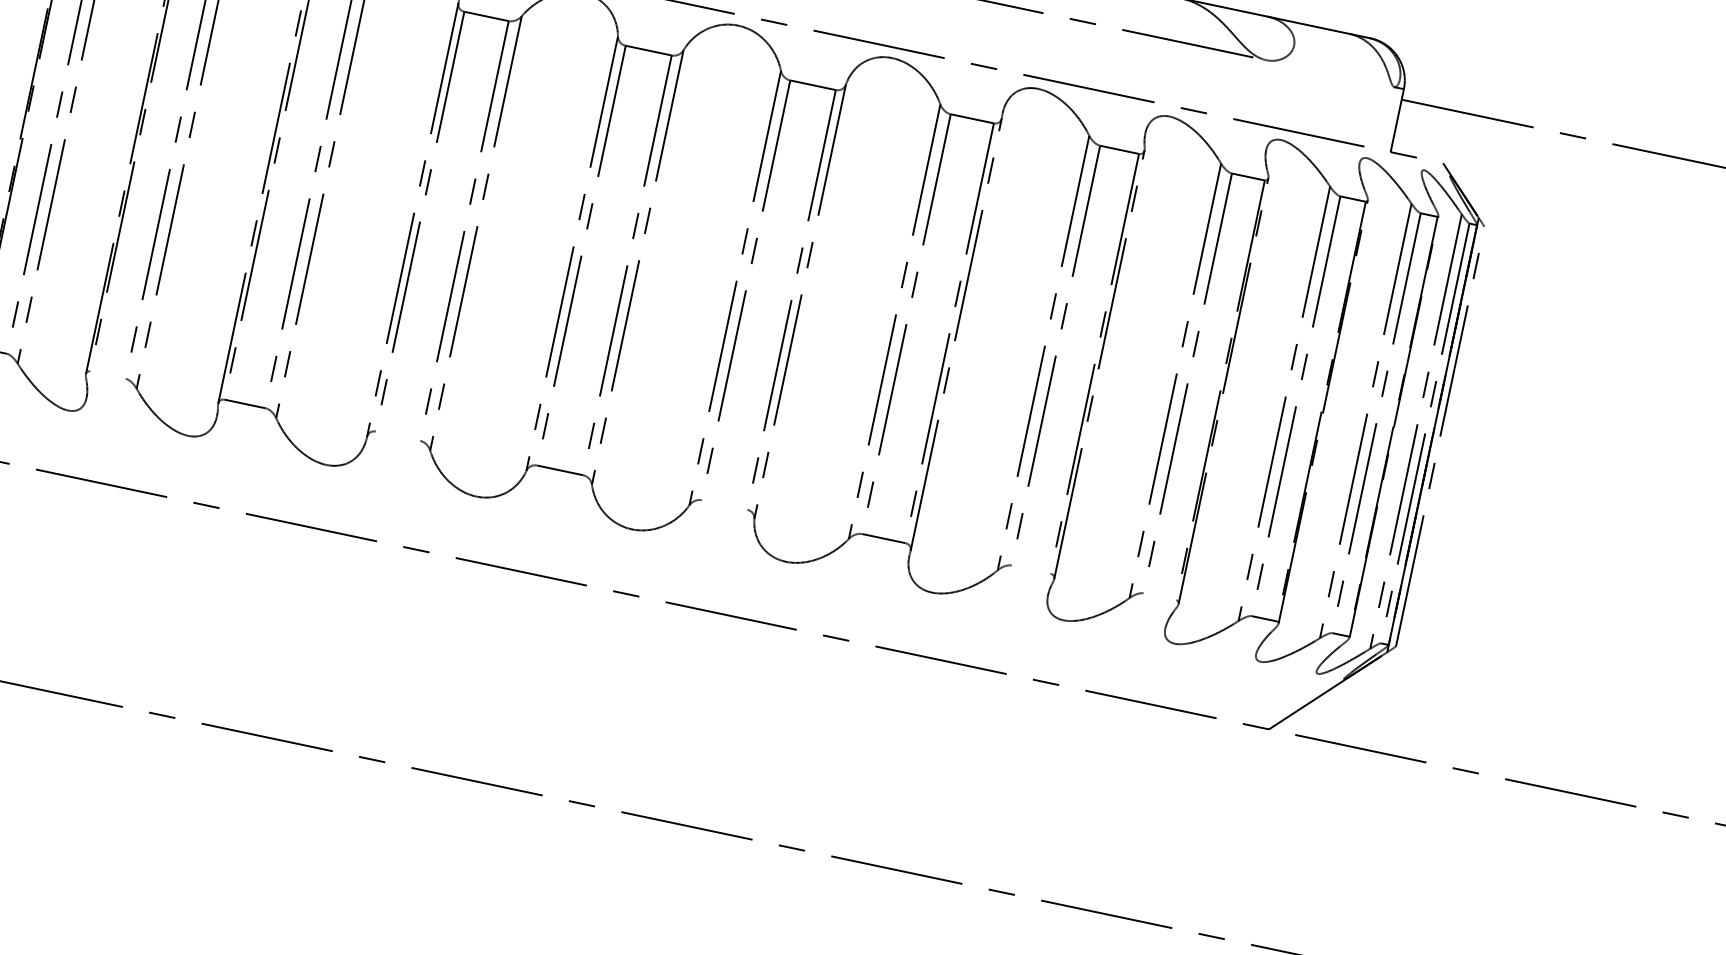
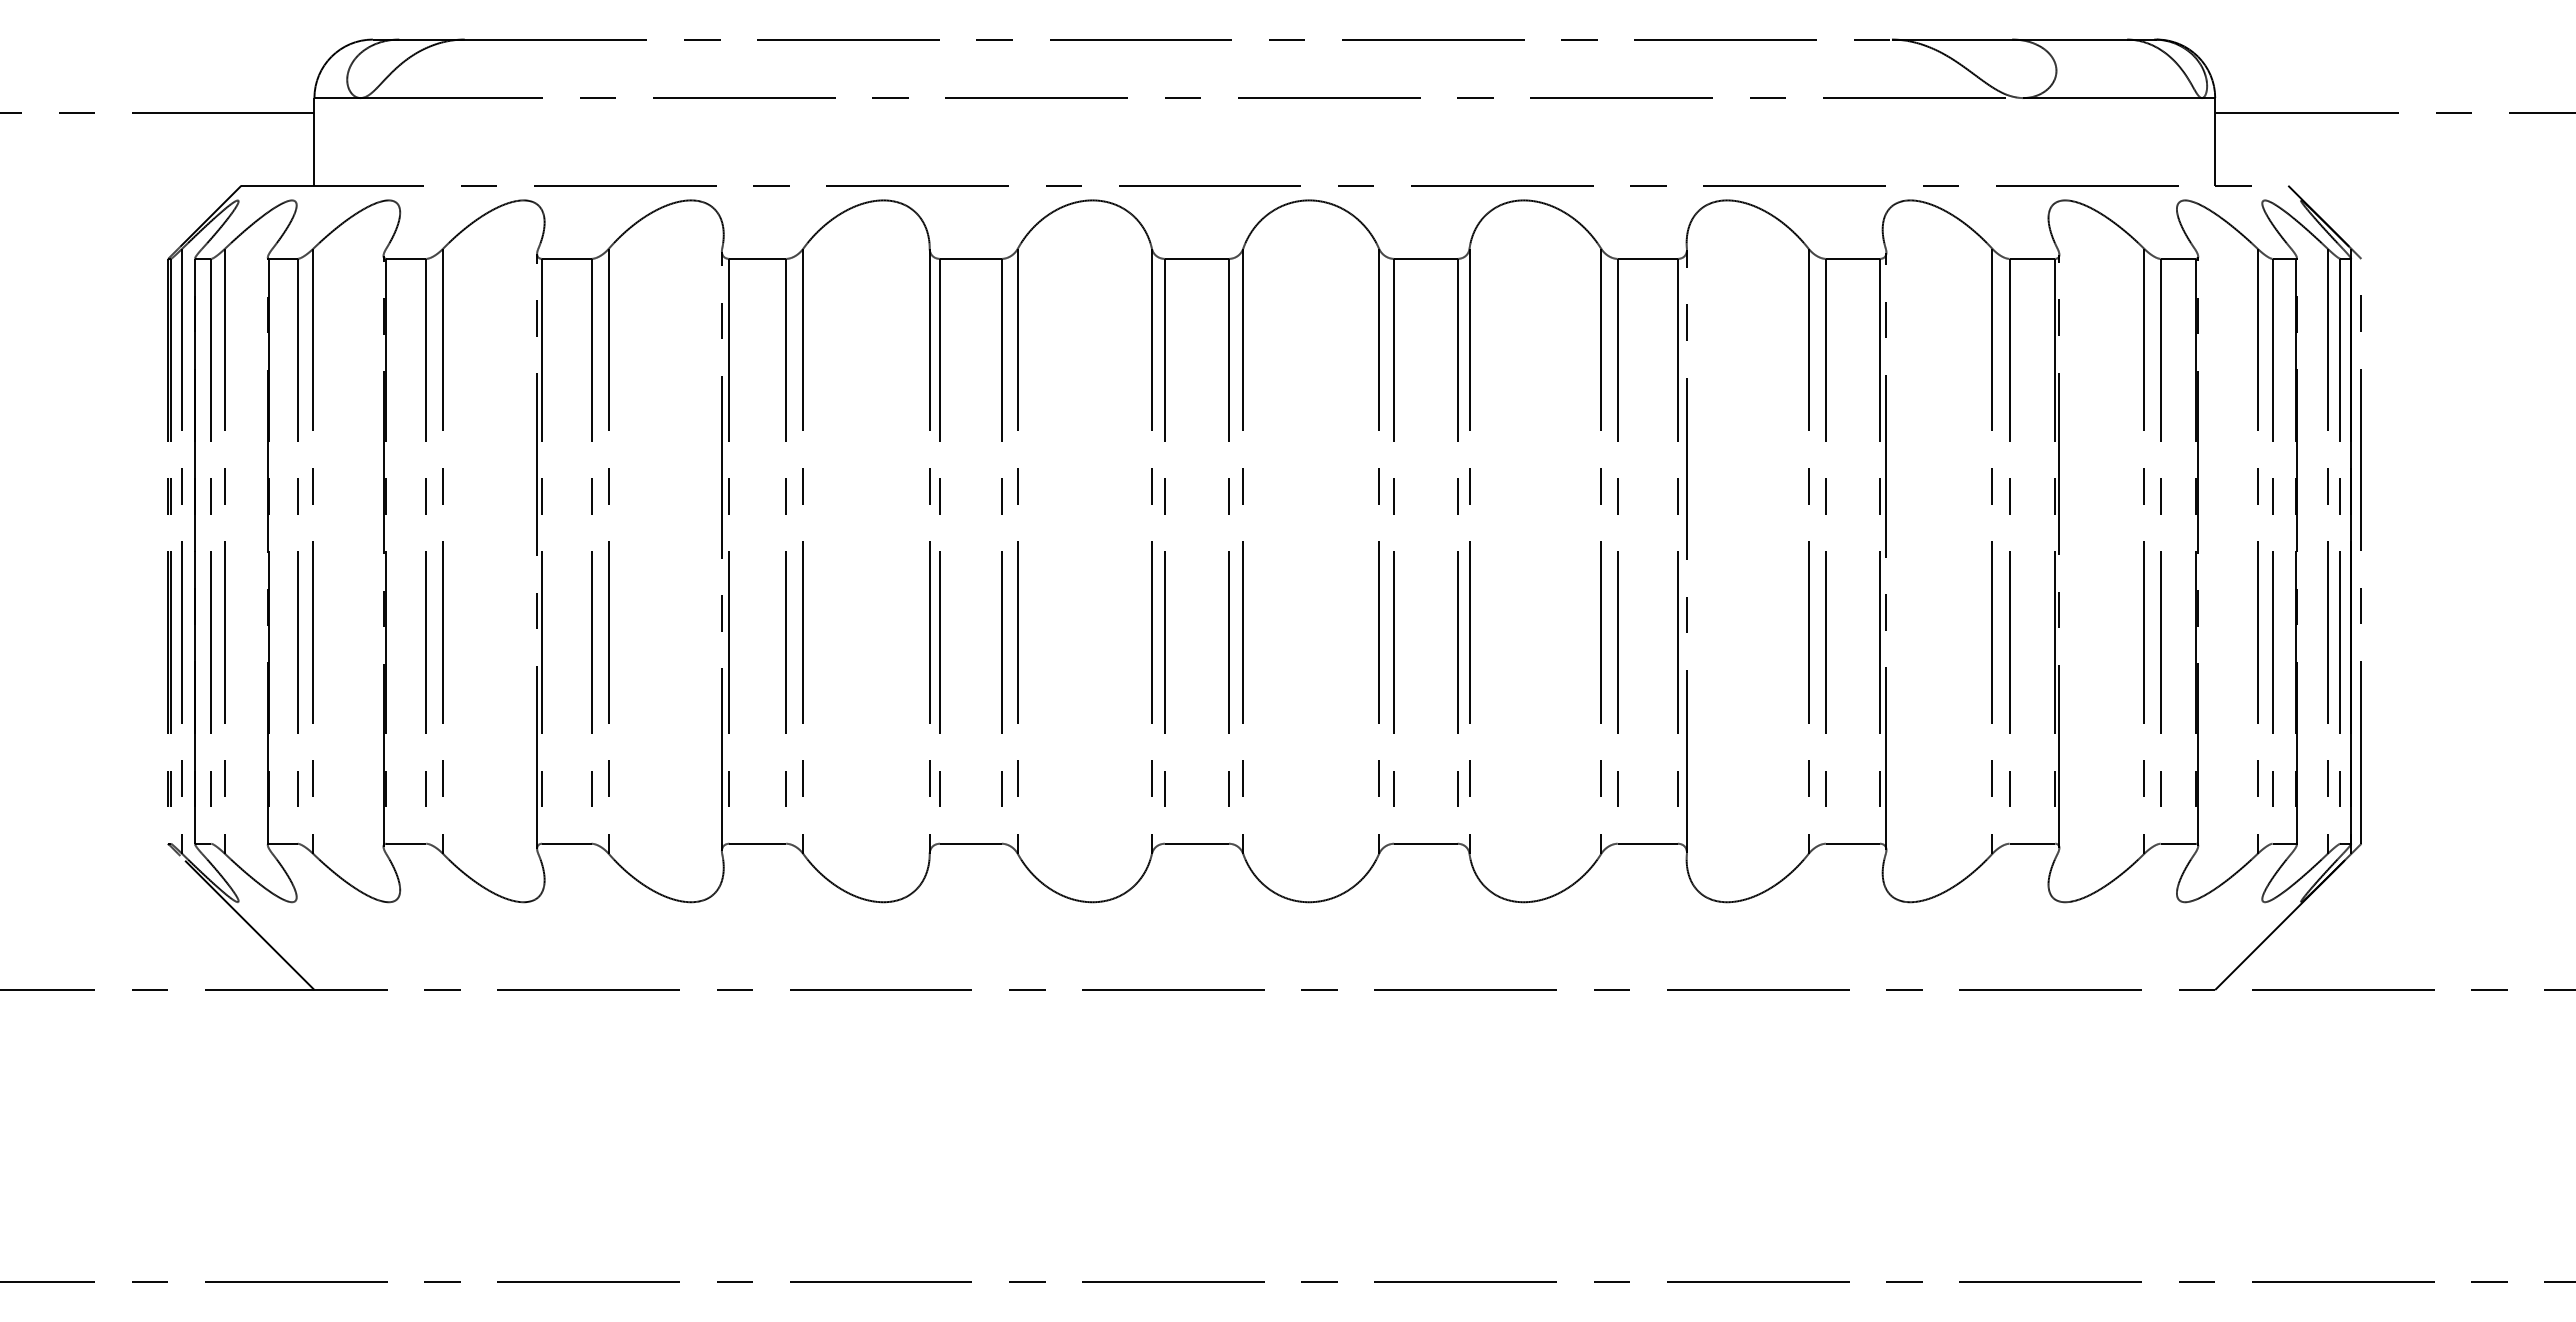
line: (1330, 73) -> (2112, 98), added
line: (107, 374) -> (566, 843), added
line: (397, 435) -> (970, 843), added
line: (724, 504) -> (1425, 843), added
line: (1030, 569) -> (1852, 843), added
line: (1160, 596) -> (2032, 843), added

